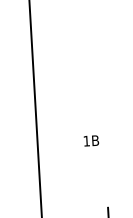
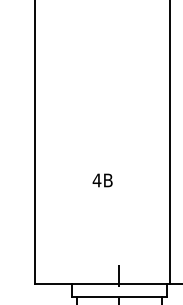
text: (86, 141) -> (96, 180), 1B -> 4B

